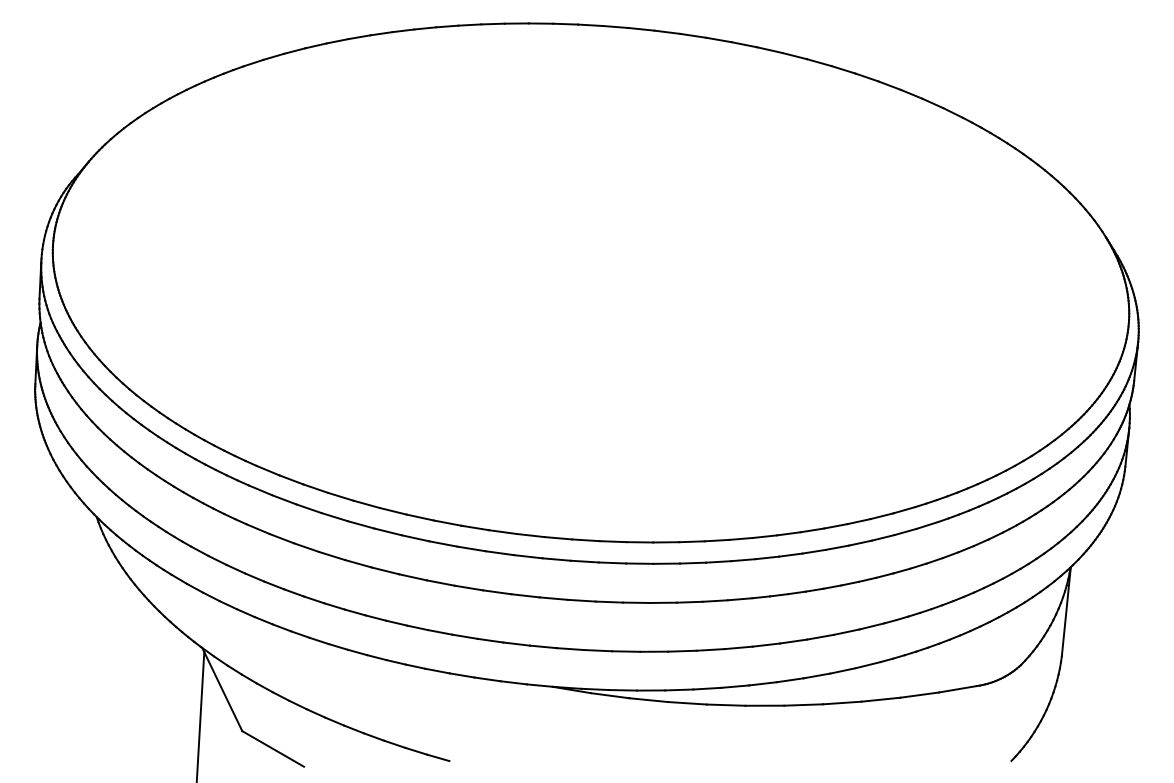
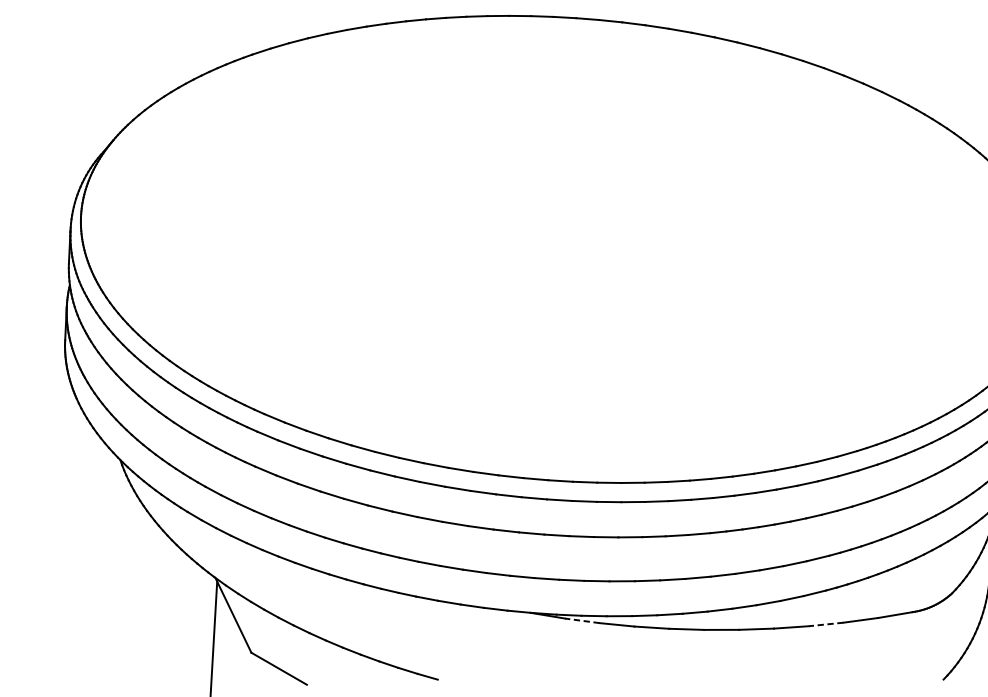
line: (609, 695) -> (581, 620), solid -> dashed
line: (880, 699) -> (825, 624), solid -> dashed

